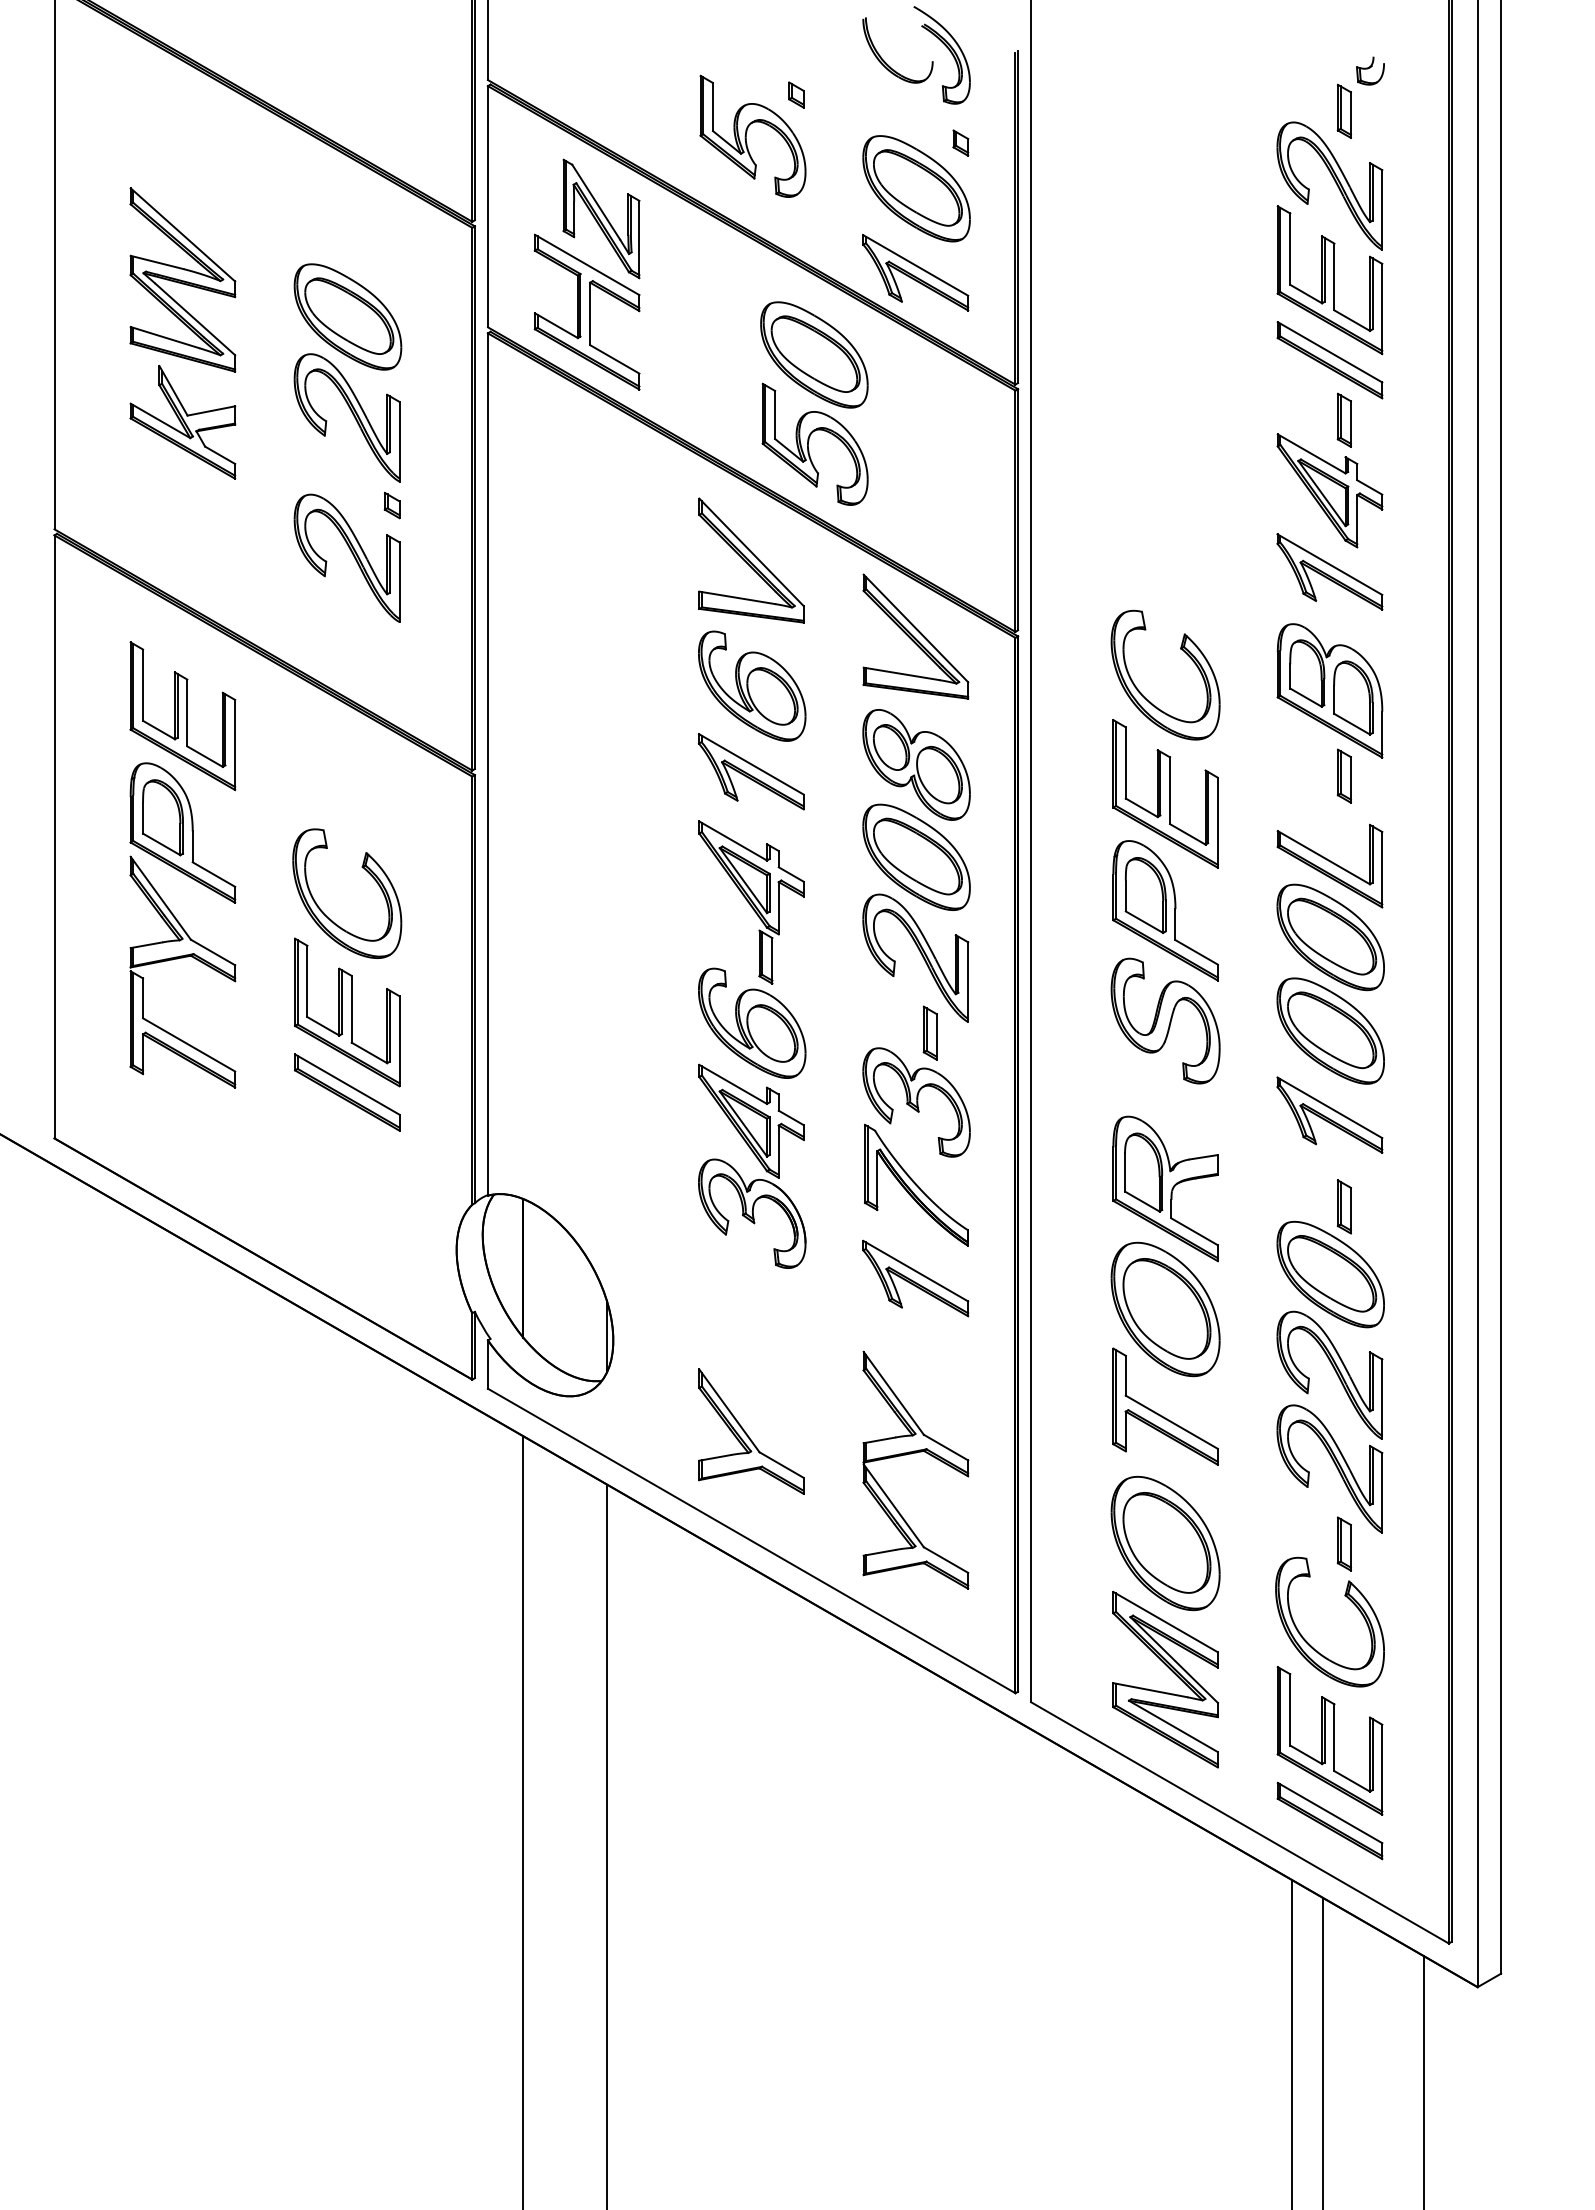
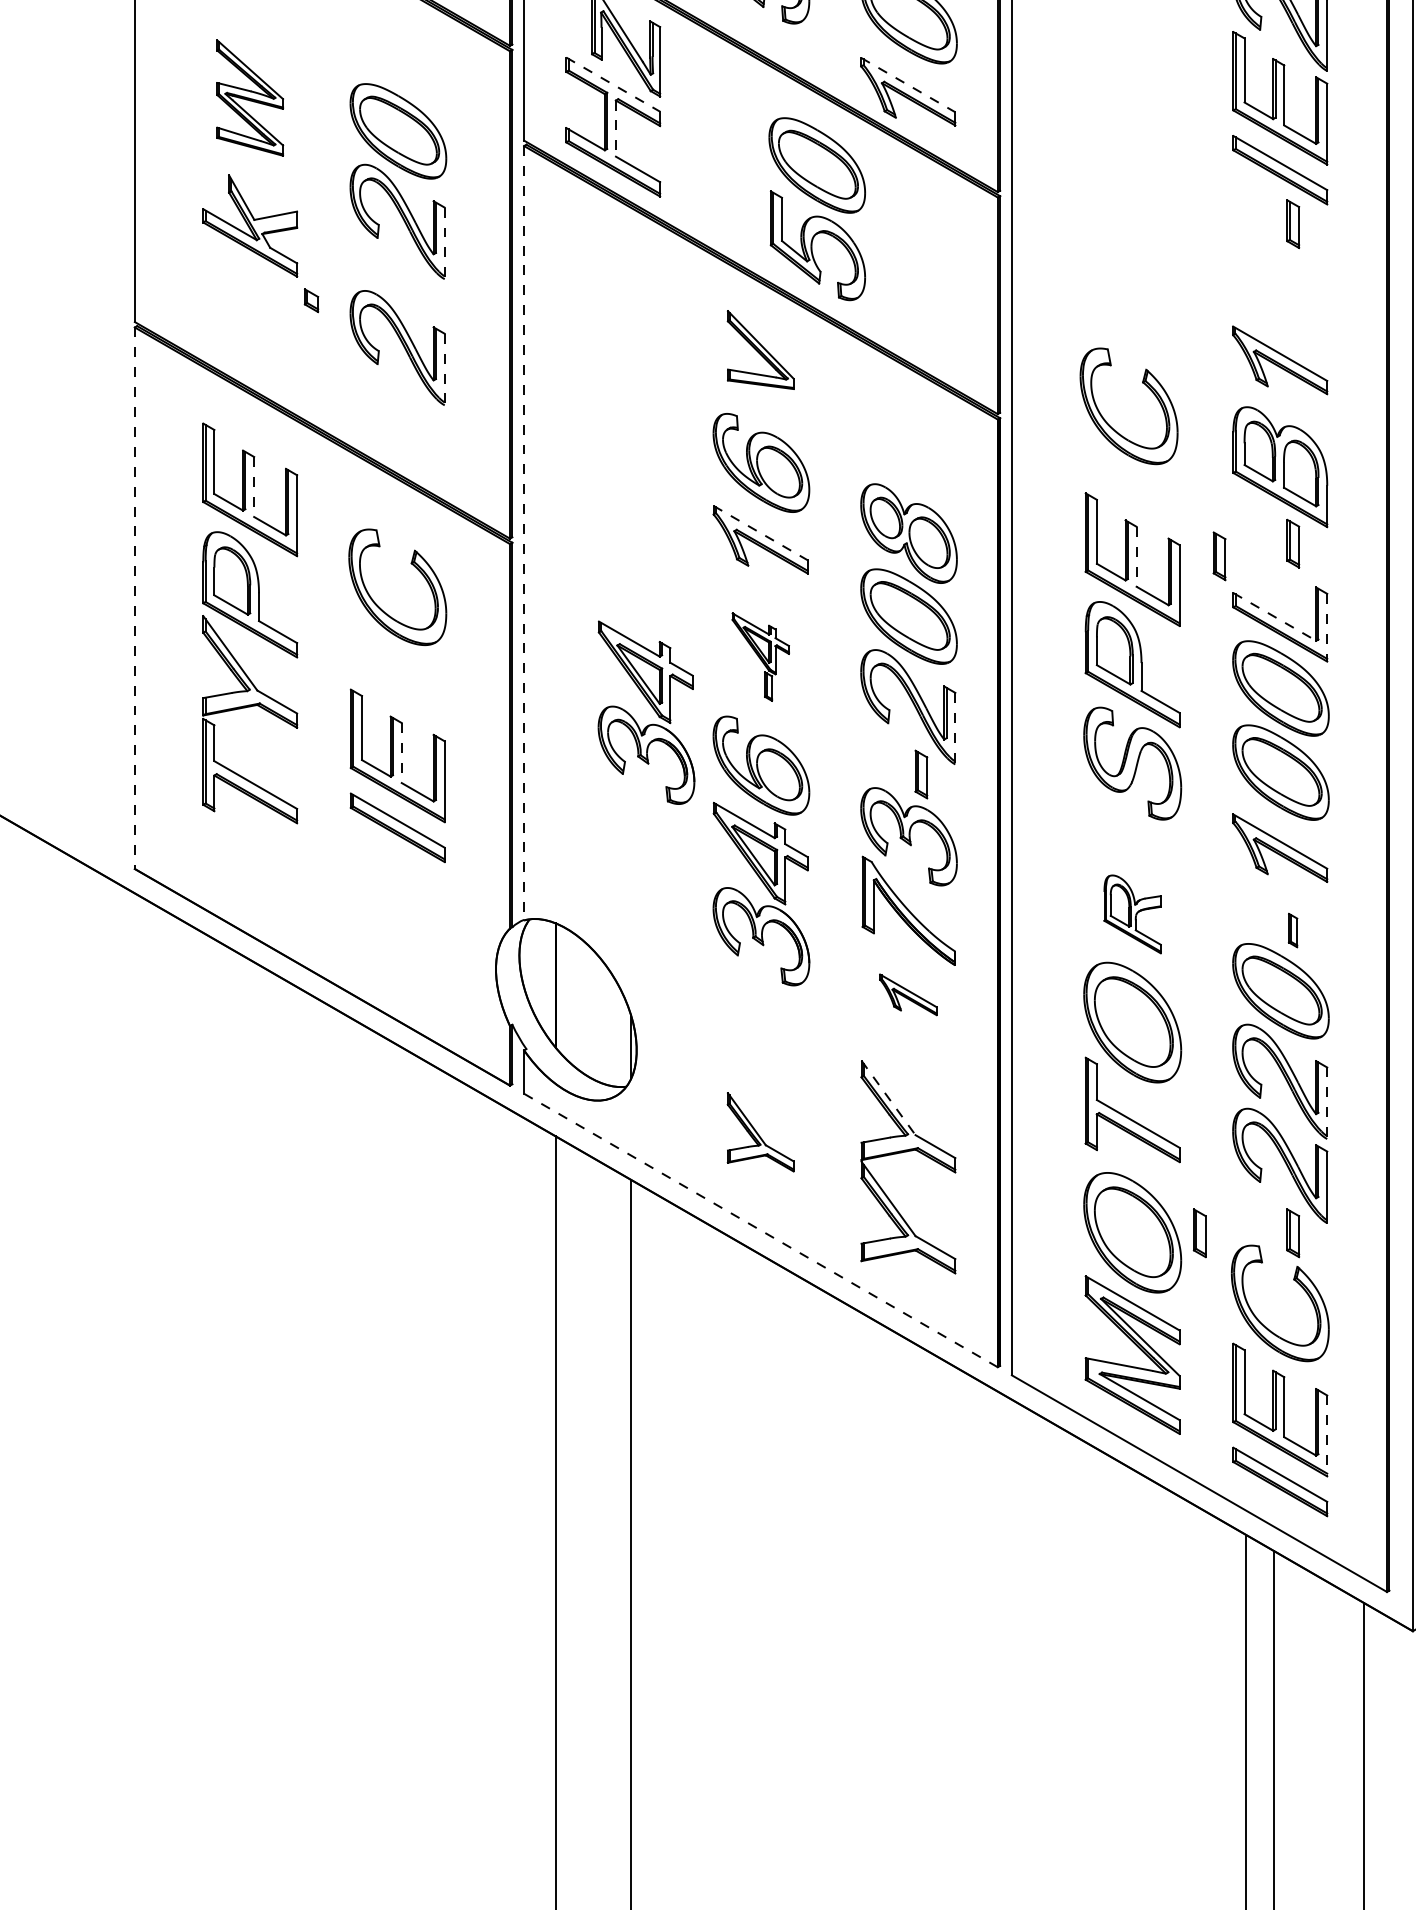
line: (587, 265) -> (613, 85), solid -> dashed
line: (915, 265) -> (908, 85), solid -> dashed
part: (182, 279) -> (249, 97), size x0.7
line: (590, 314) -> (616, 129), solid -> dashed
line: (399, 441) -> (444, 243), solid -> dashed
part: (1329, 490) -> (1279, 287), removed
part: (391, 505) -> (310, 300), moved
part: (751, 560) -> (760, 350), size x0.7
line: (399, 582) -> (444, 369), solid -> dashed
part: (915, 636) -> (908, 418), removed
part: (1185, 653) -> (1146, 386), moved
line: (187, 713) -> (254, 487), solid -> dashed
line: (751, 764) -> (760, 533), solid -> dashed
line: (487, 765) -> (523, 534), solid -> dashed
part: (1261, 789) -> (1218, 555), added
line: (1170, 791) -> (1137, 557), solid -> dashed
line: (54, 836) -> (134, 597), solid -> dashed
line: (1324, 857) -> (1275, 616), solid -> dashed
line: (1382, 869) -> (1327, 627), solid -> dashed
part: (367, 872) -> (415, 568), moved
part: (751, 902) -> (760, 657), size x0.6
part: (631, 960) -> (653, 709), added
line: (968, 982) -> (955, 729), solid -> dashed
line: (351, 1009) -> (401, 753), solid -> dashed
part: (1165, 1188) -> (1132, 913), size x0.6
part: (1343, 1206) -> (1292, 930), size x0.7
part: (915, 1278) -> (908, 994), size x0.6
line: (894, 1393) -> (889, 1098), solid -> dashed
line: (1382, 1399) -> (1327, 1103), solid -> dashed
part: (751, 1431) -> (760, 1132), size x0.7
line: (751, 1540) -> (760, 1230), solid -> dashed
part: (1239, 1543) -> (1199, 1232), added
line: (1382, 1770) -> (1327, 1436), solid -> dashed

